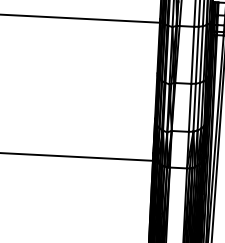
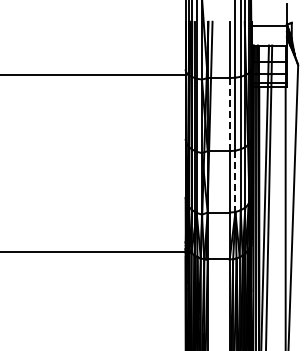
line: (192, 55) -> (229, 114), solid -> dashed
line: (194, 107) -> (235, 181), solid -> dashed

